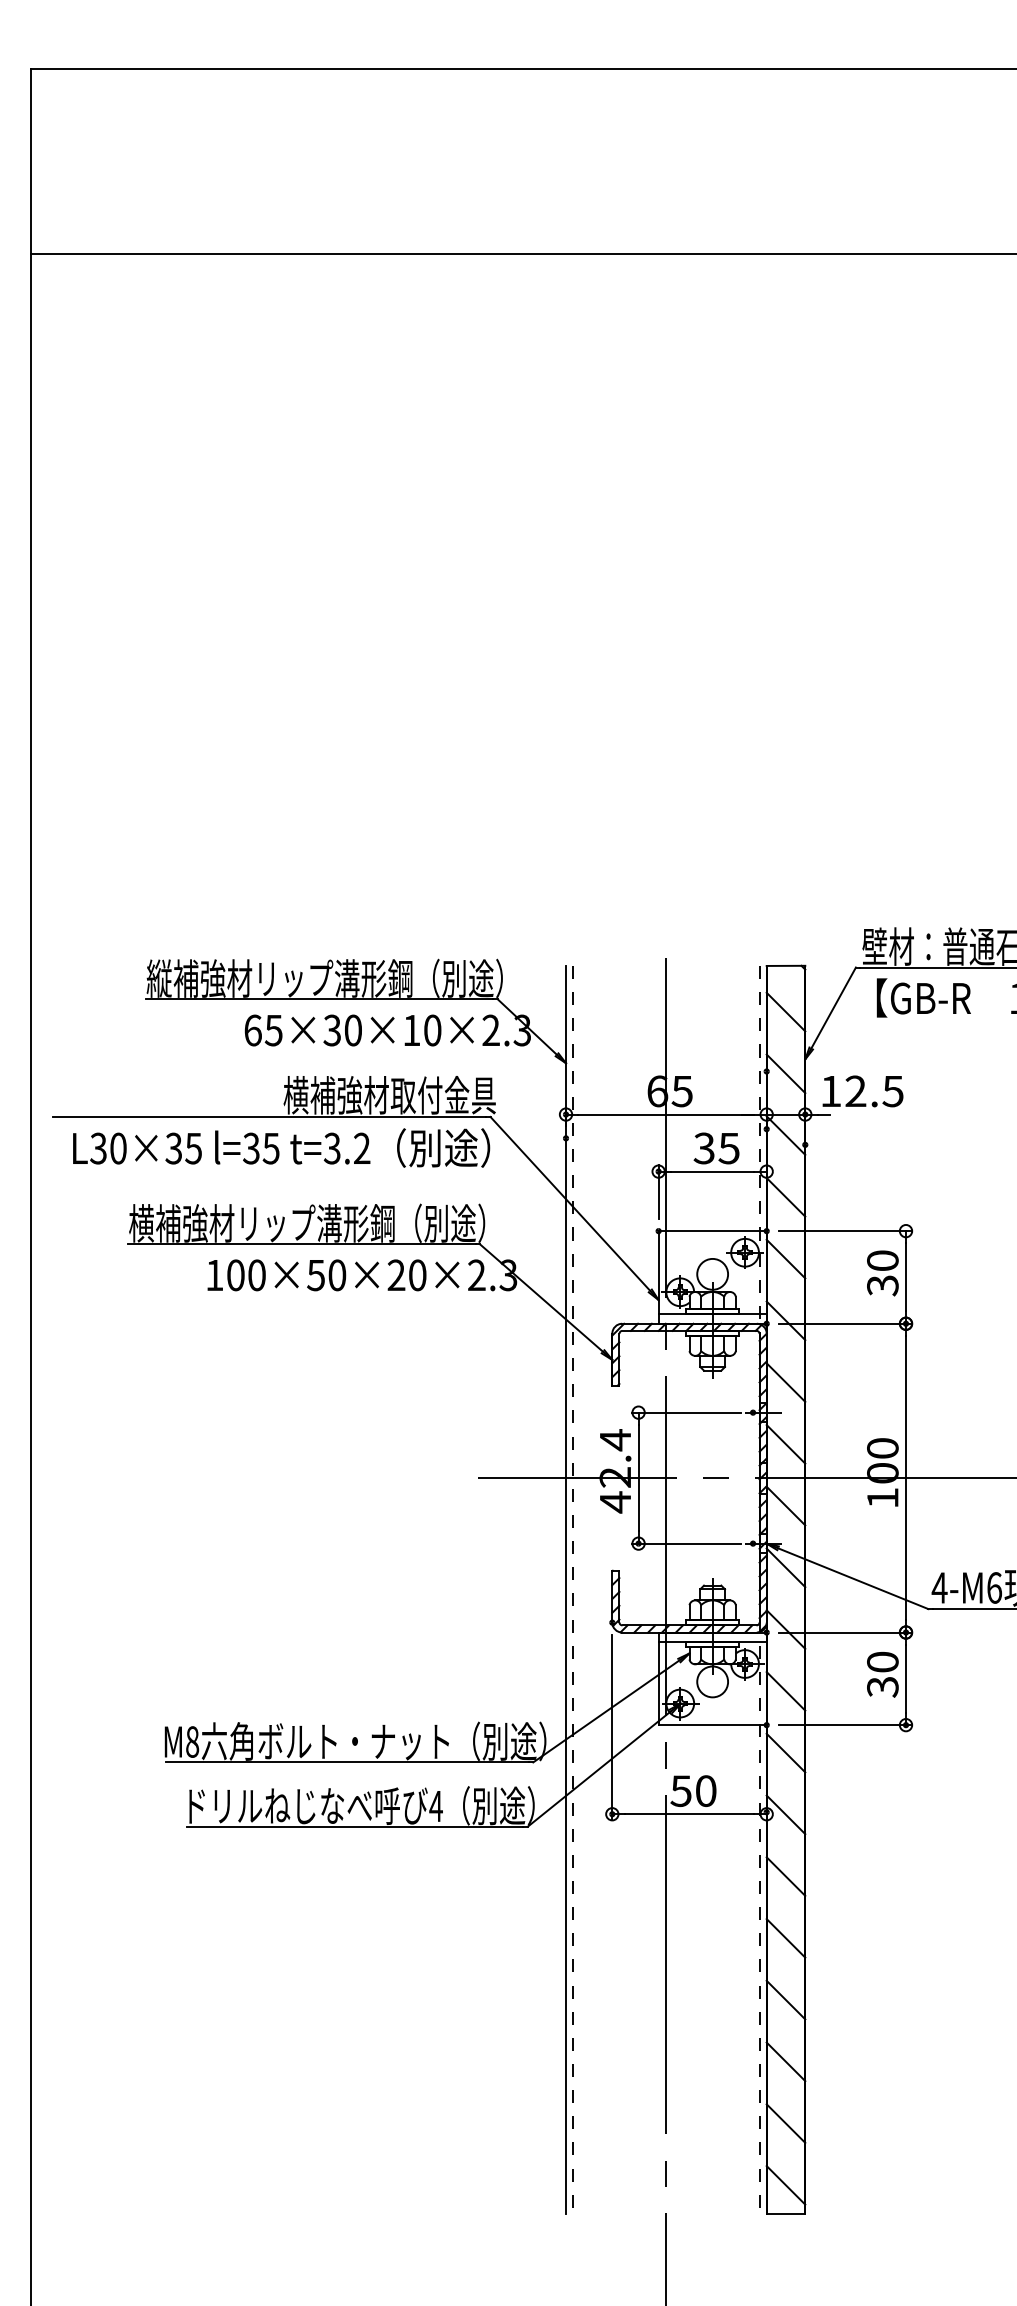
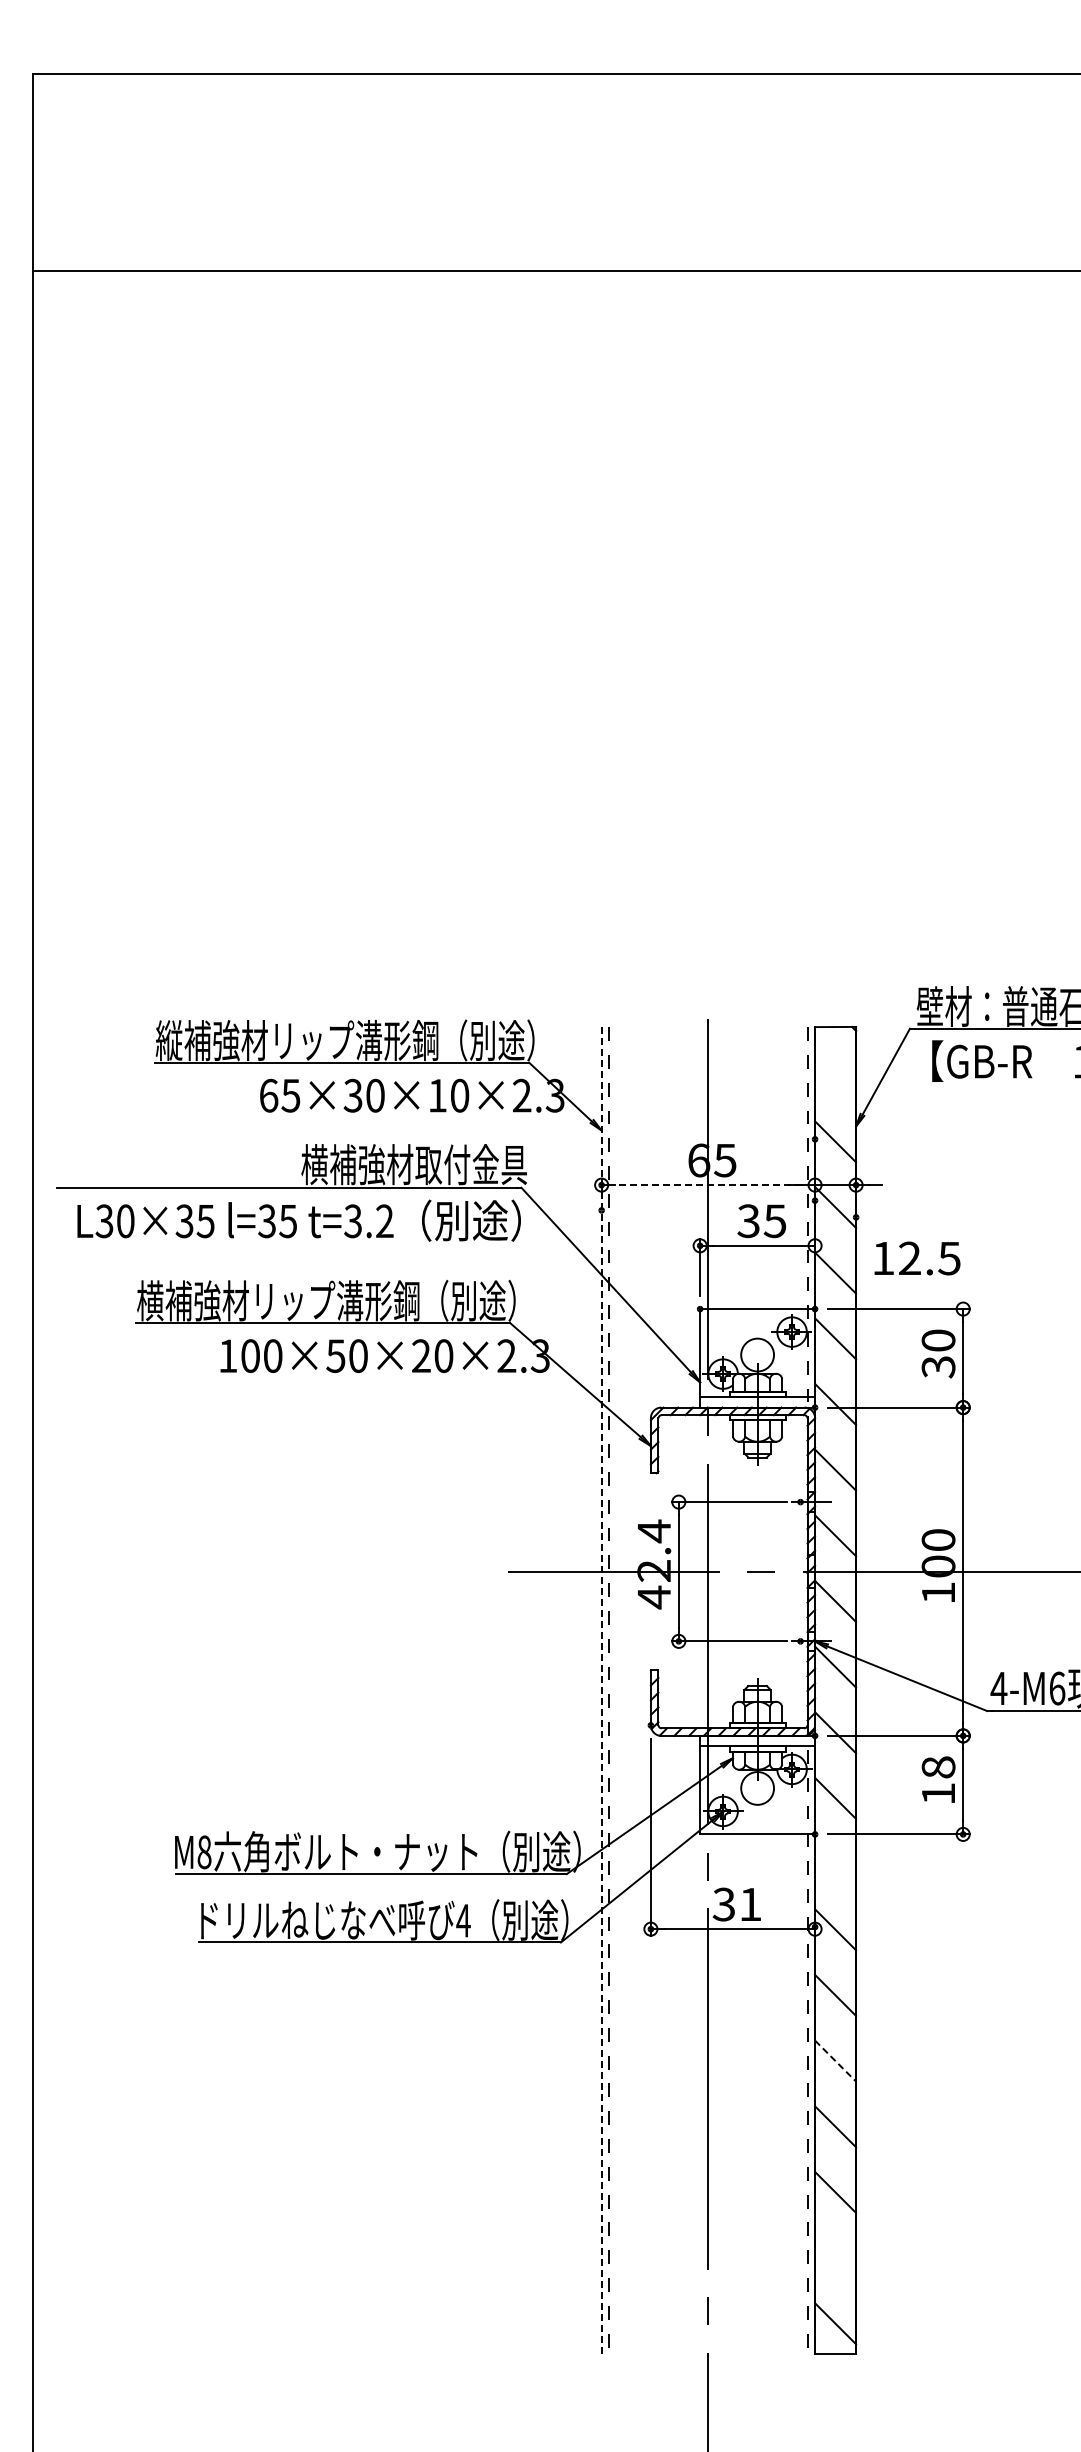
line: (785, 1011) -> (835, 1075), removed
text: (863, 1091) -> (917, 1258), moved
line: (666, 1114) -> (708, 1185), solid -> dashed
line: (565, 1589) -> (601, 1690), solid -> dashed
text: (882, 1674) -> (938, 1780), 30 -> 18
line: (785, 1752) -> (835, 1863), removed
text: (692, 1791) -> (736, 1904), 50 -> 31
line: (785, 1938) -> (835, 2061), solid -> dashed
line: (785, 2123) -> (835, 2257), removed

